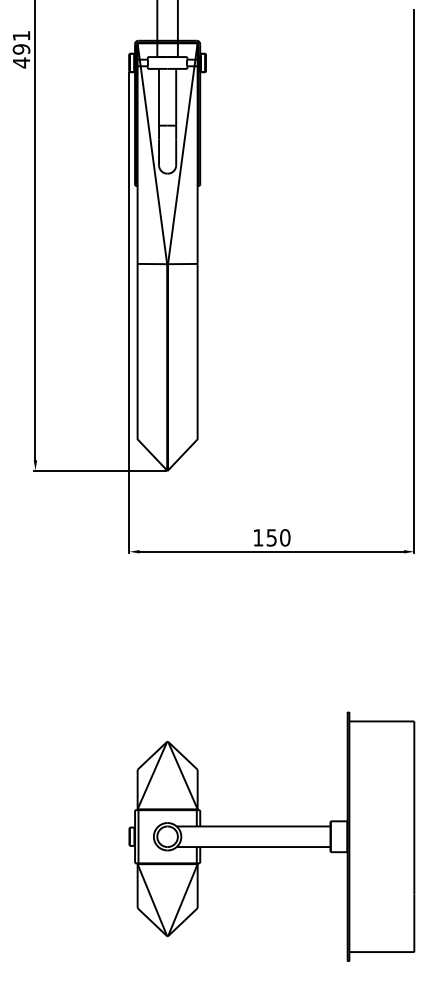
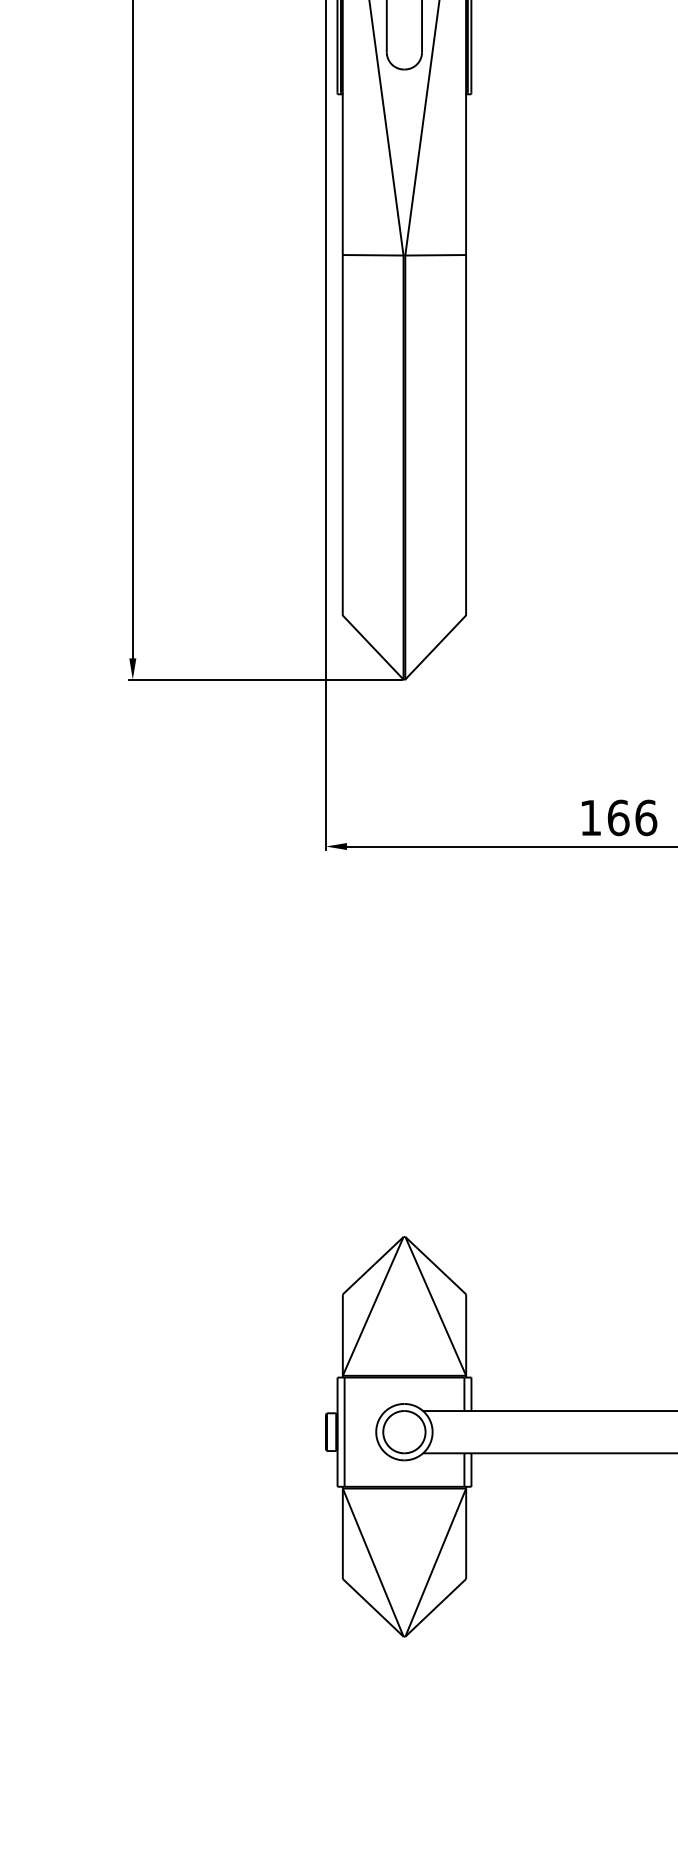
text: (278, 537) -> (632, 817), 150 -> 166

